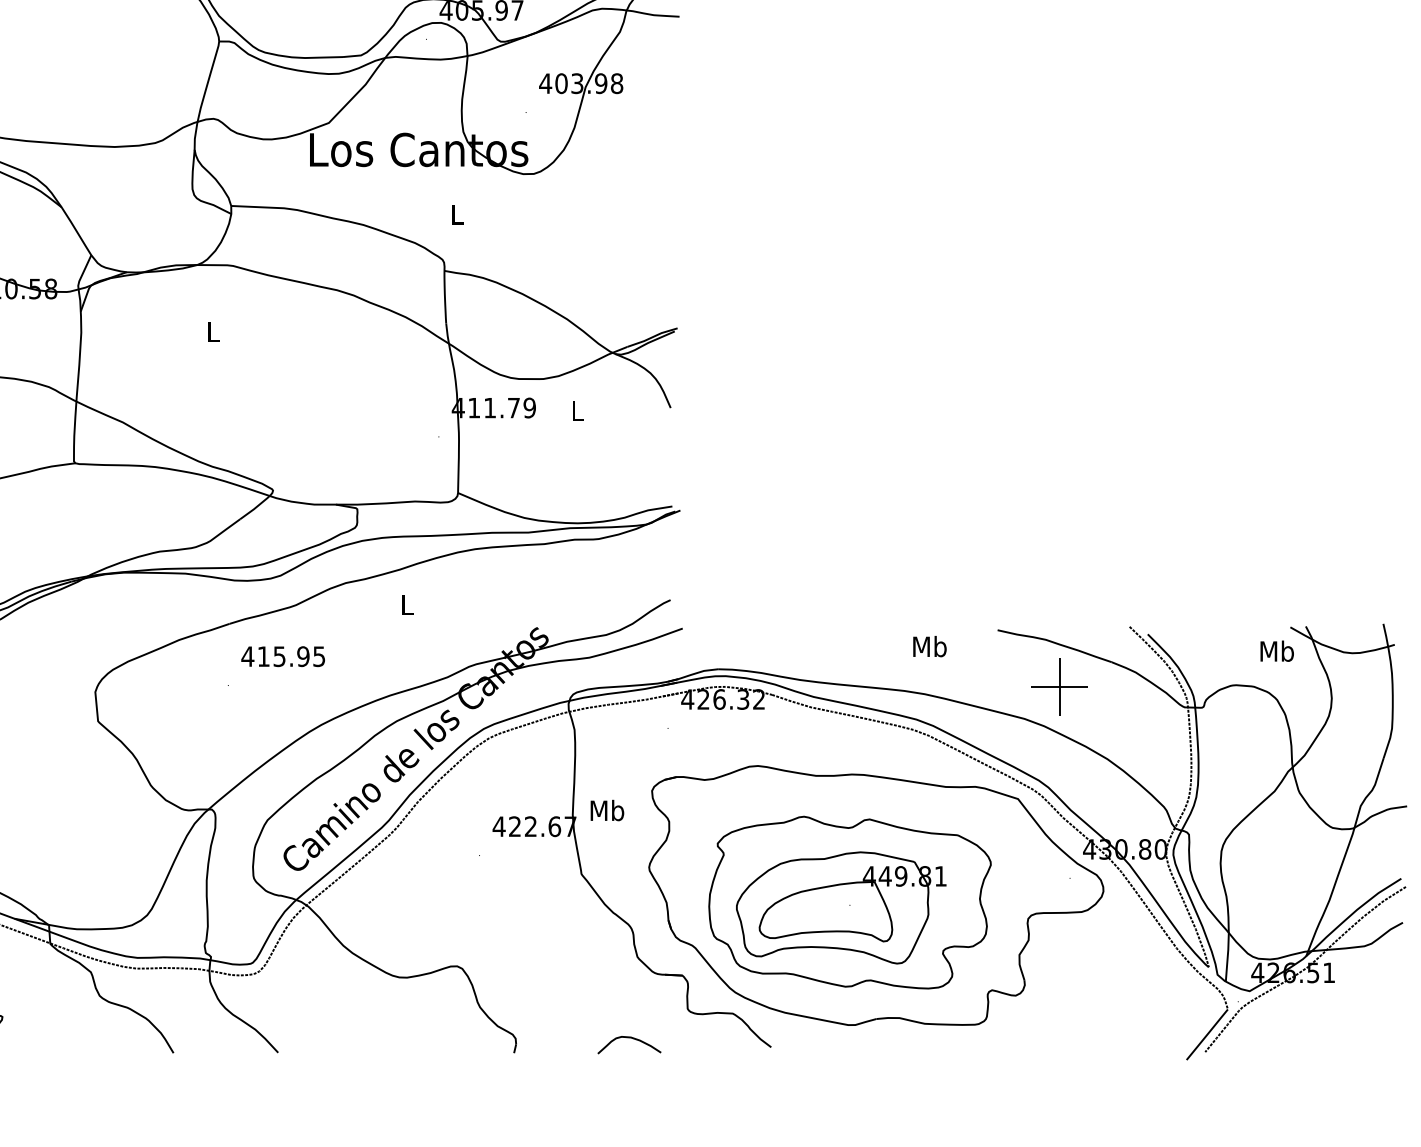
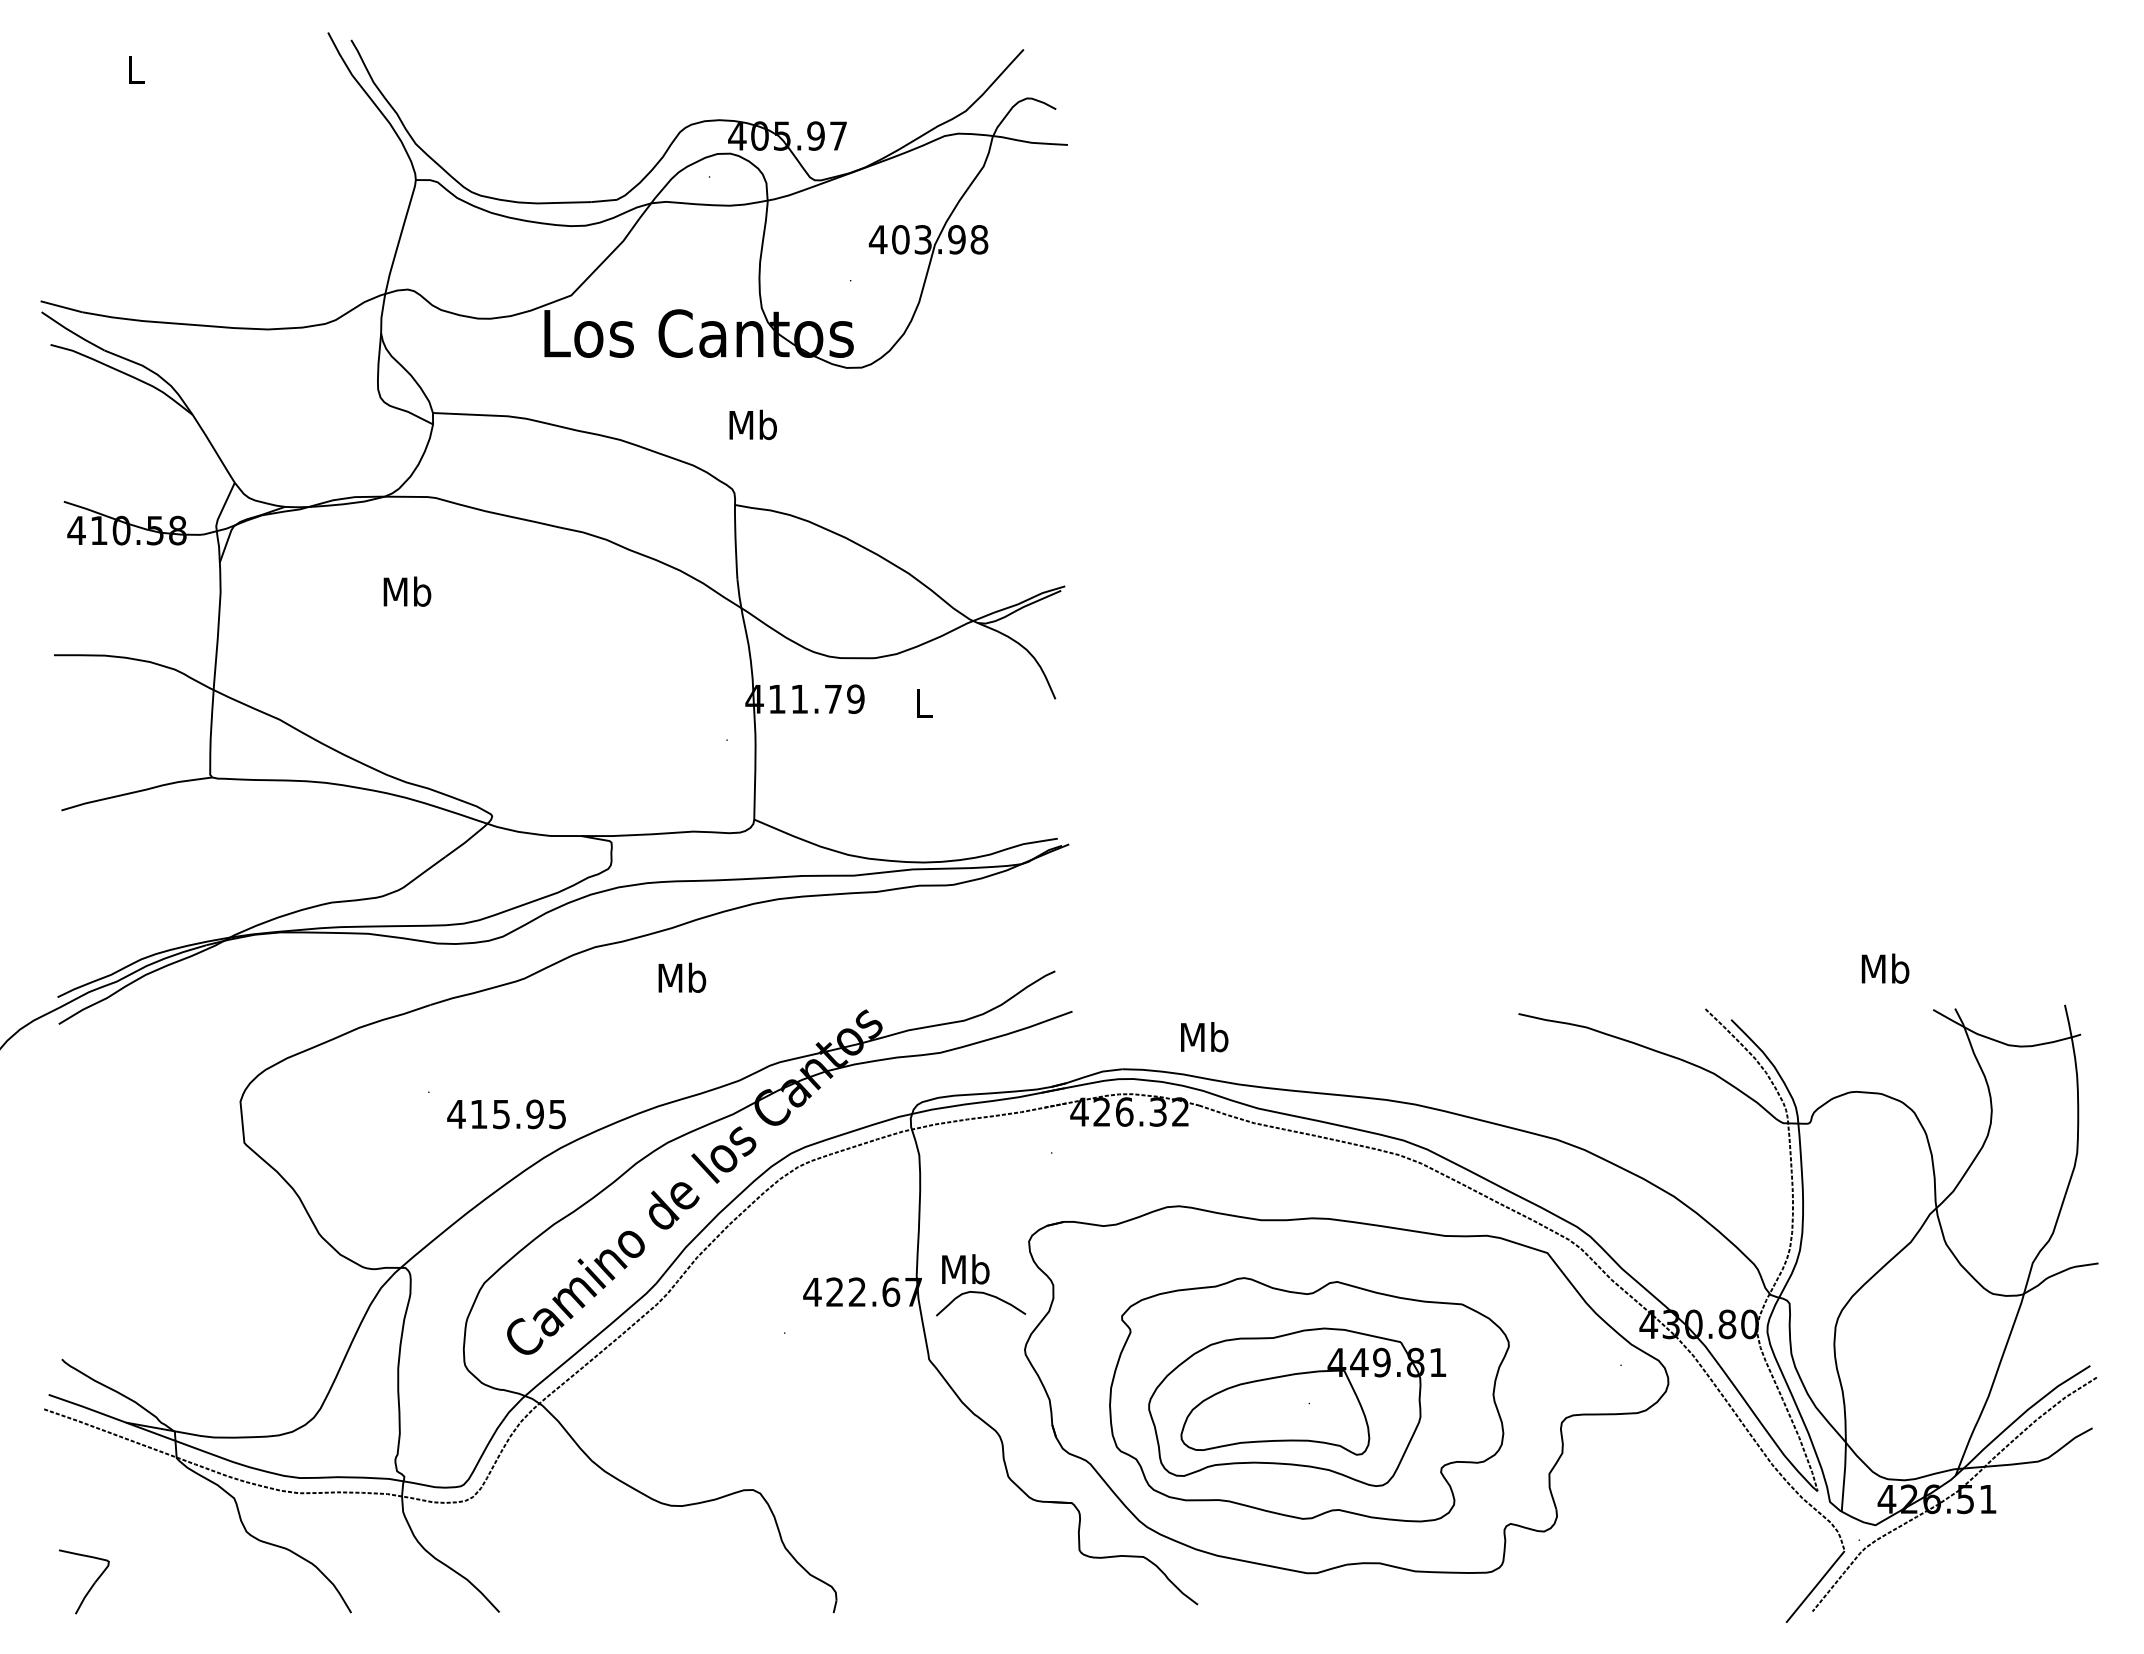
text: (456, 214) -> (752, 424), L -> Mb
text: (213, 331) -> (407, 591), L -> Mb
text: (407, 604) -> (682, 977), L -> Mb
text: (929, 646) -> (1204, 1037), moved
text: (1277, 651) -> (1885, 968), moved
text: (283, 656) -> (506, 1114), moved
part: (1059, 687) -> (1605, 1094), removed
curve: (631, 1038) -> (984, 1294), moved

